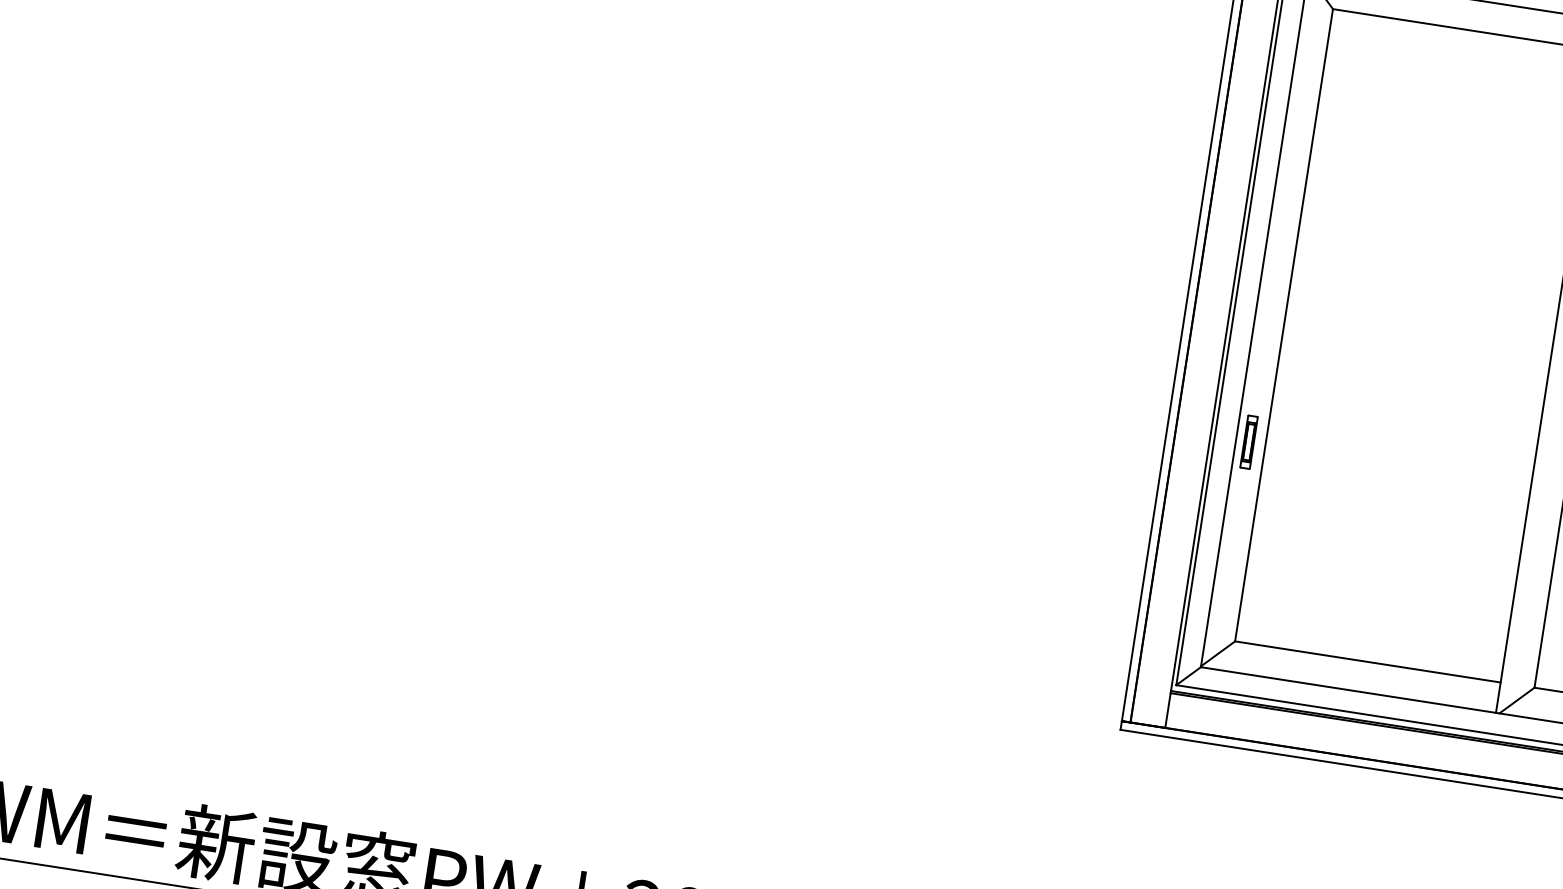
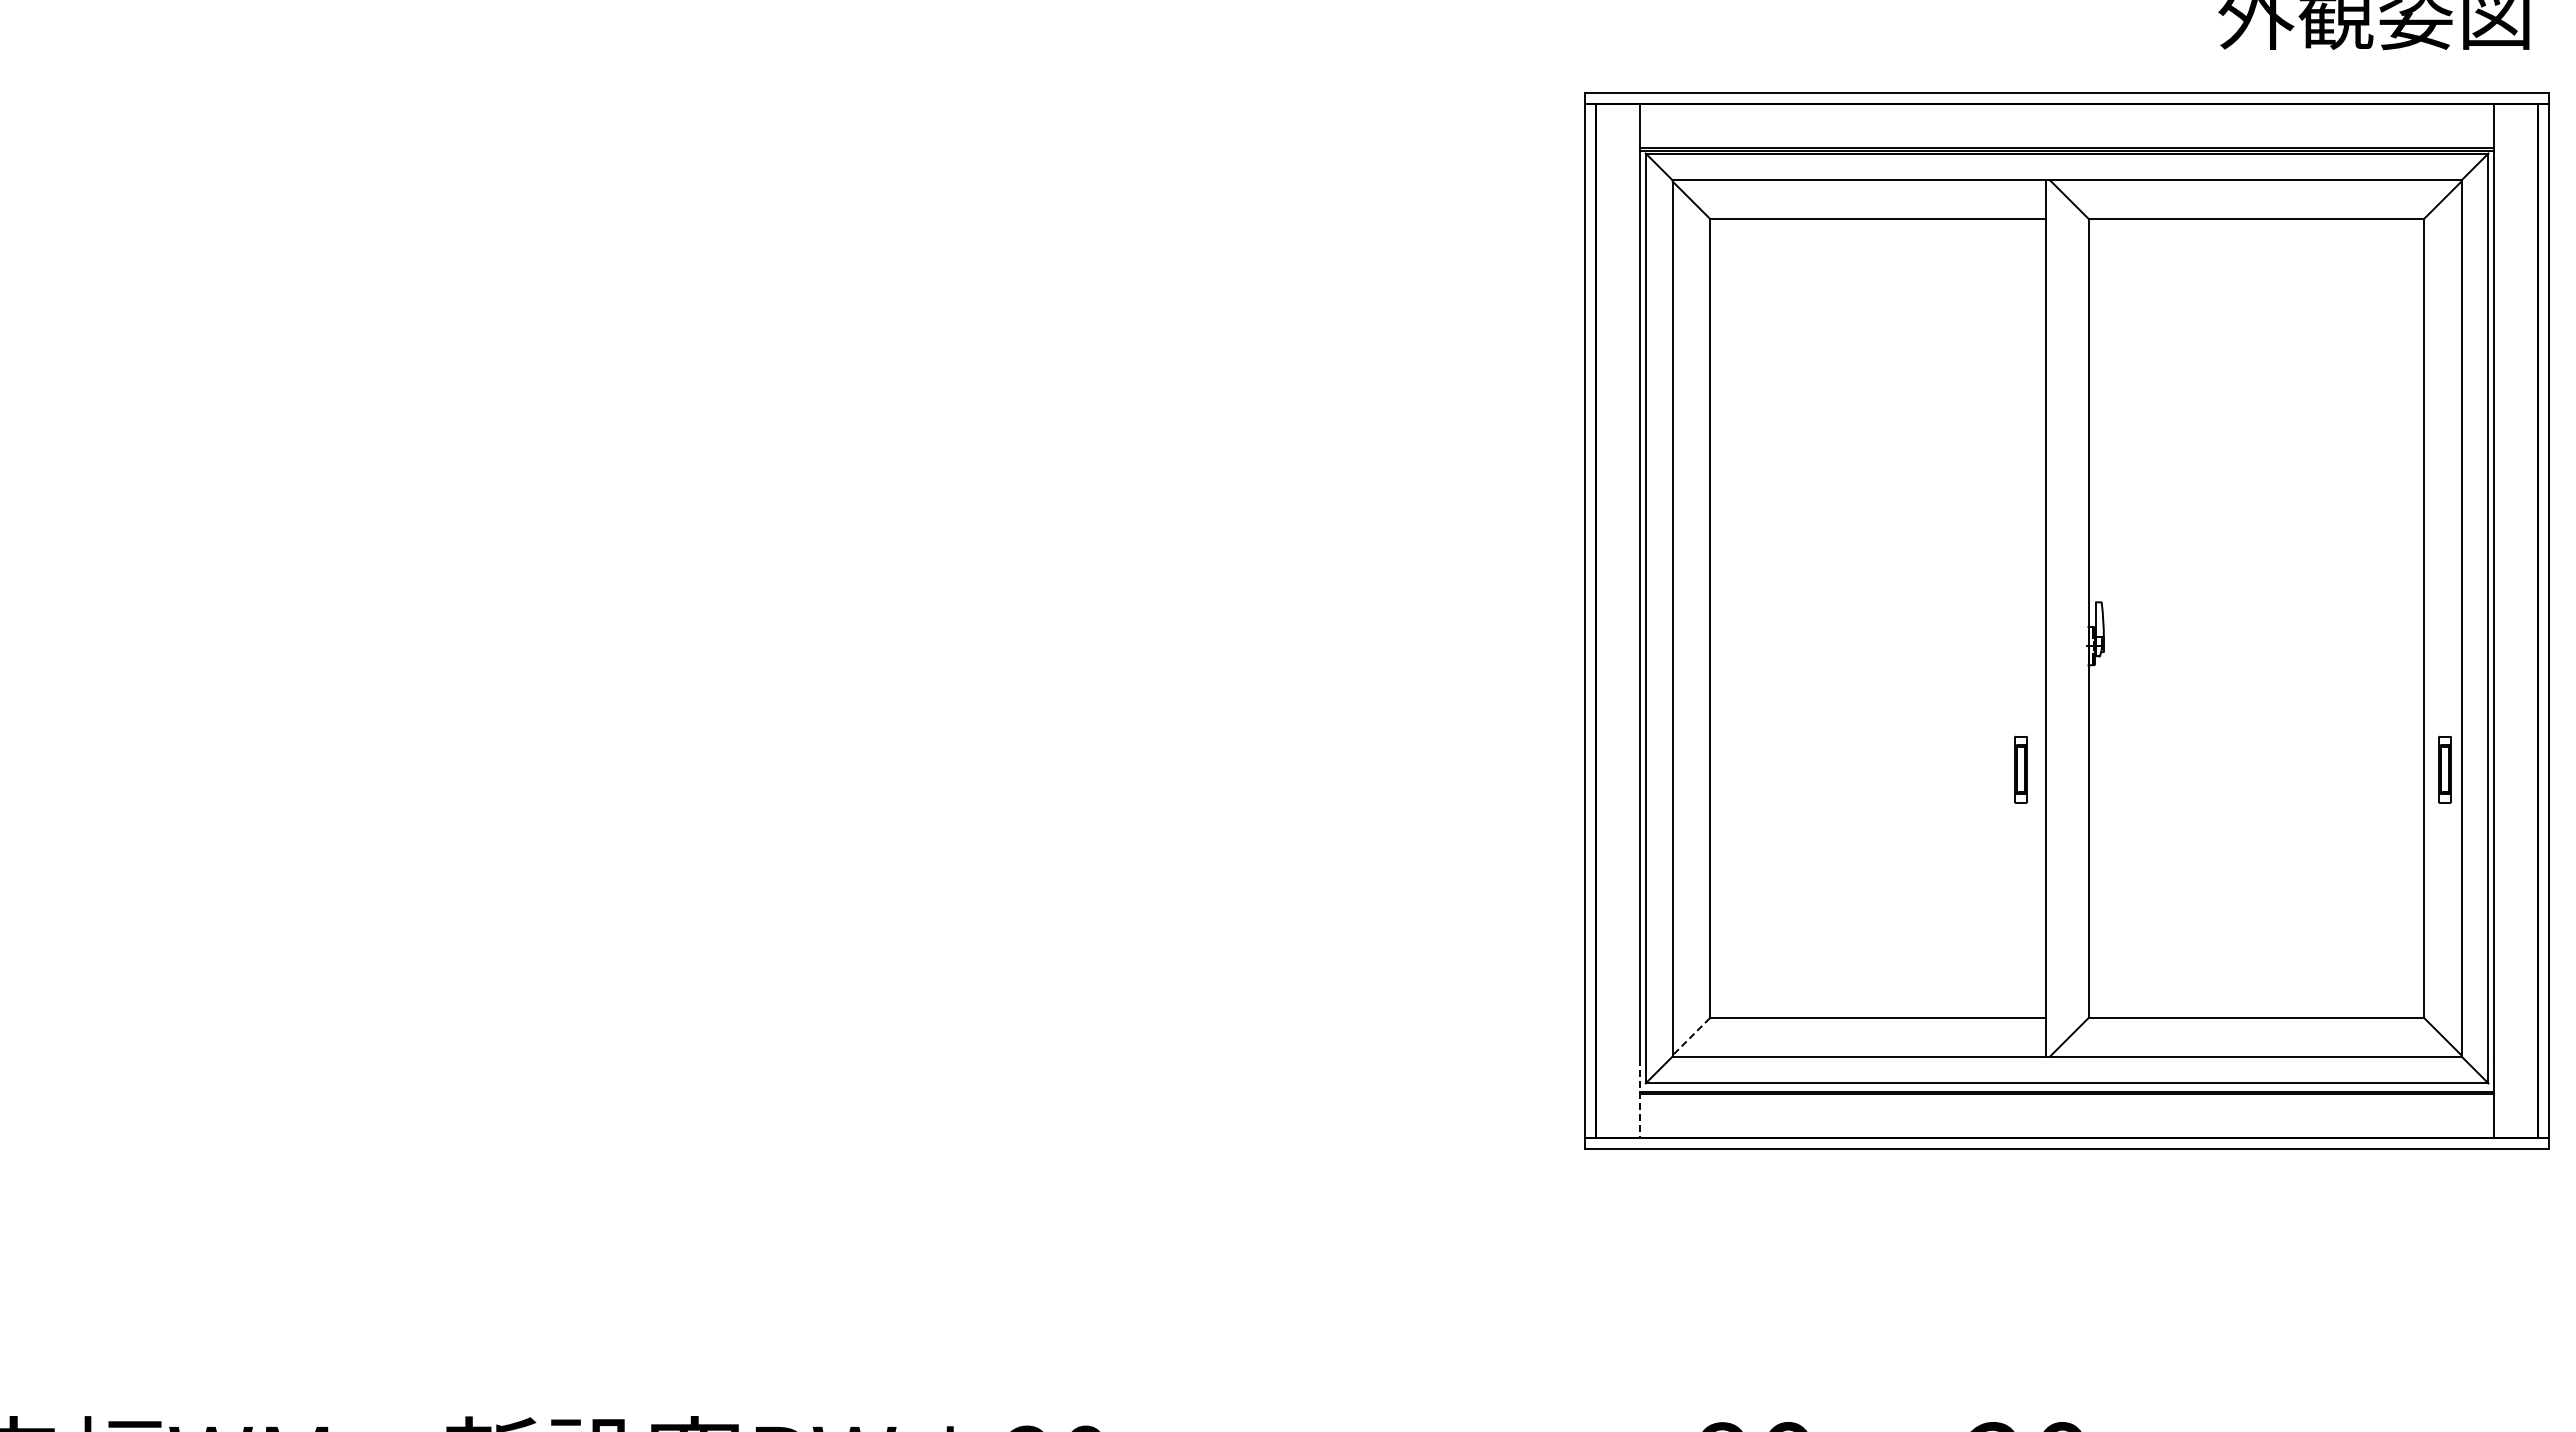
part: (1248, 442) -> (2020, 769), moved
line: (1217, 654) -> (1690, 1037), solid -> dashed
line: (1170, 696) -> (1640, 1098), solid -> dashed

